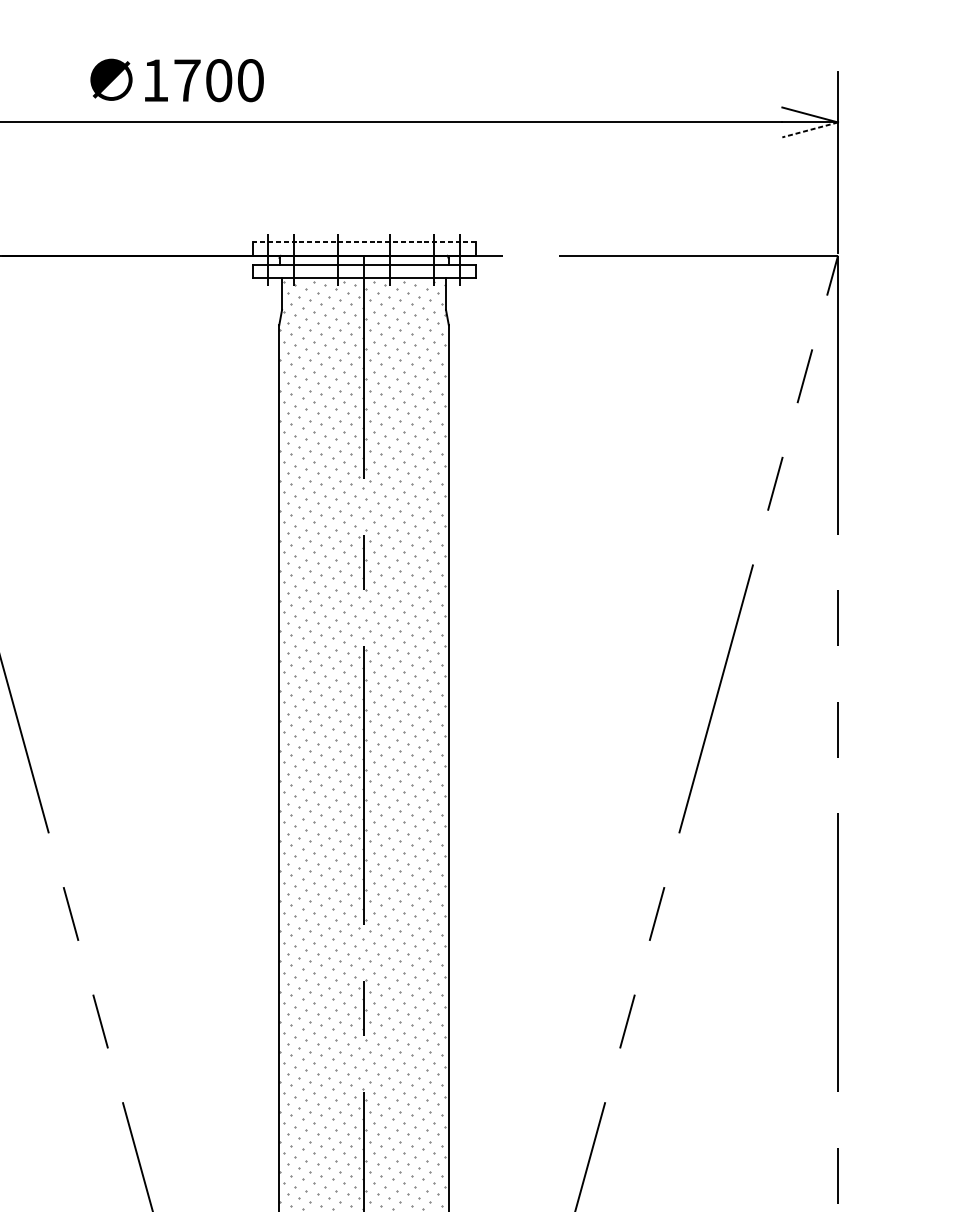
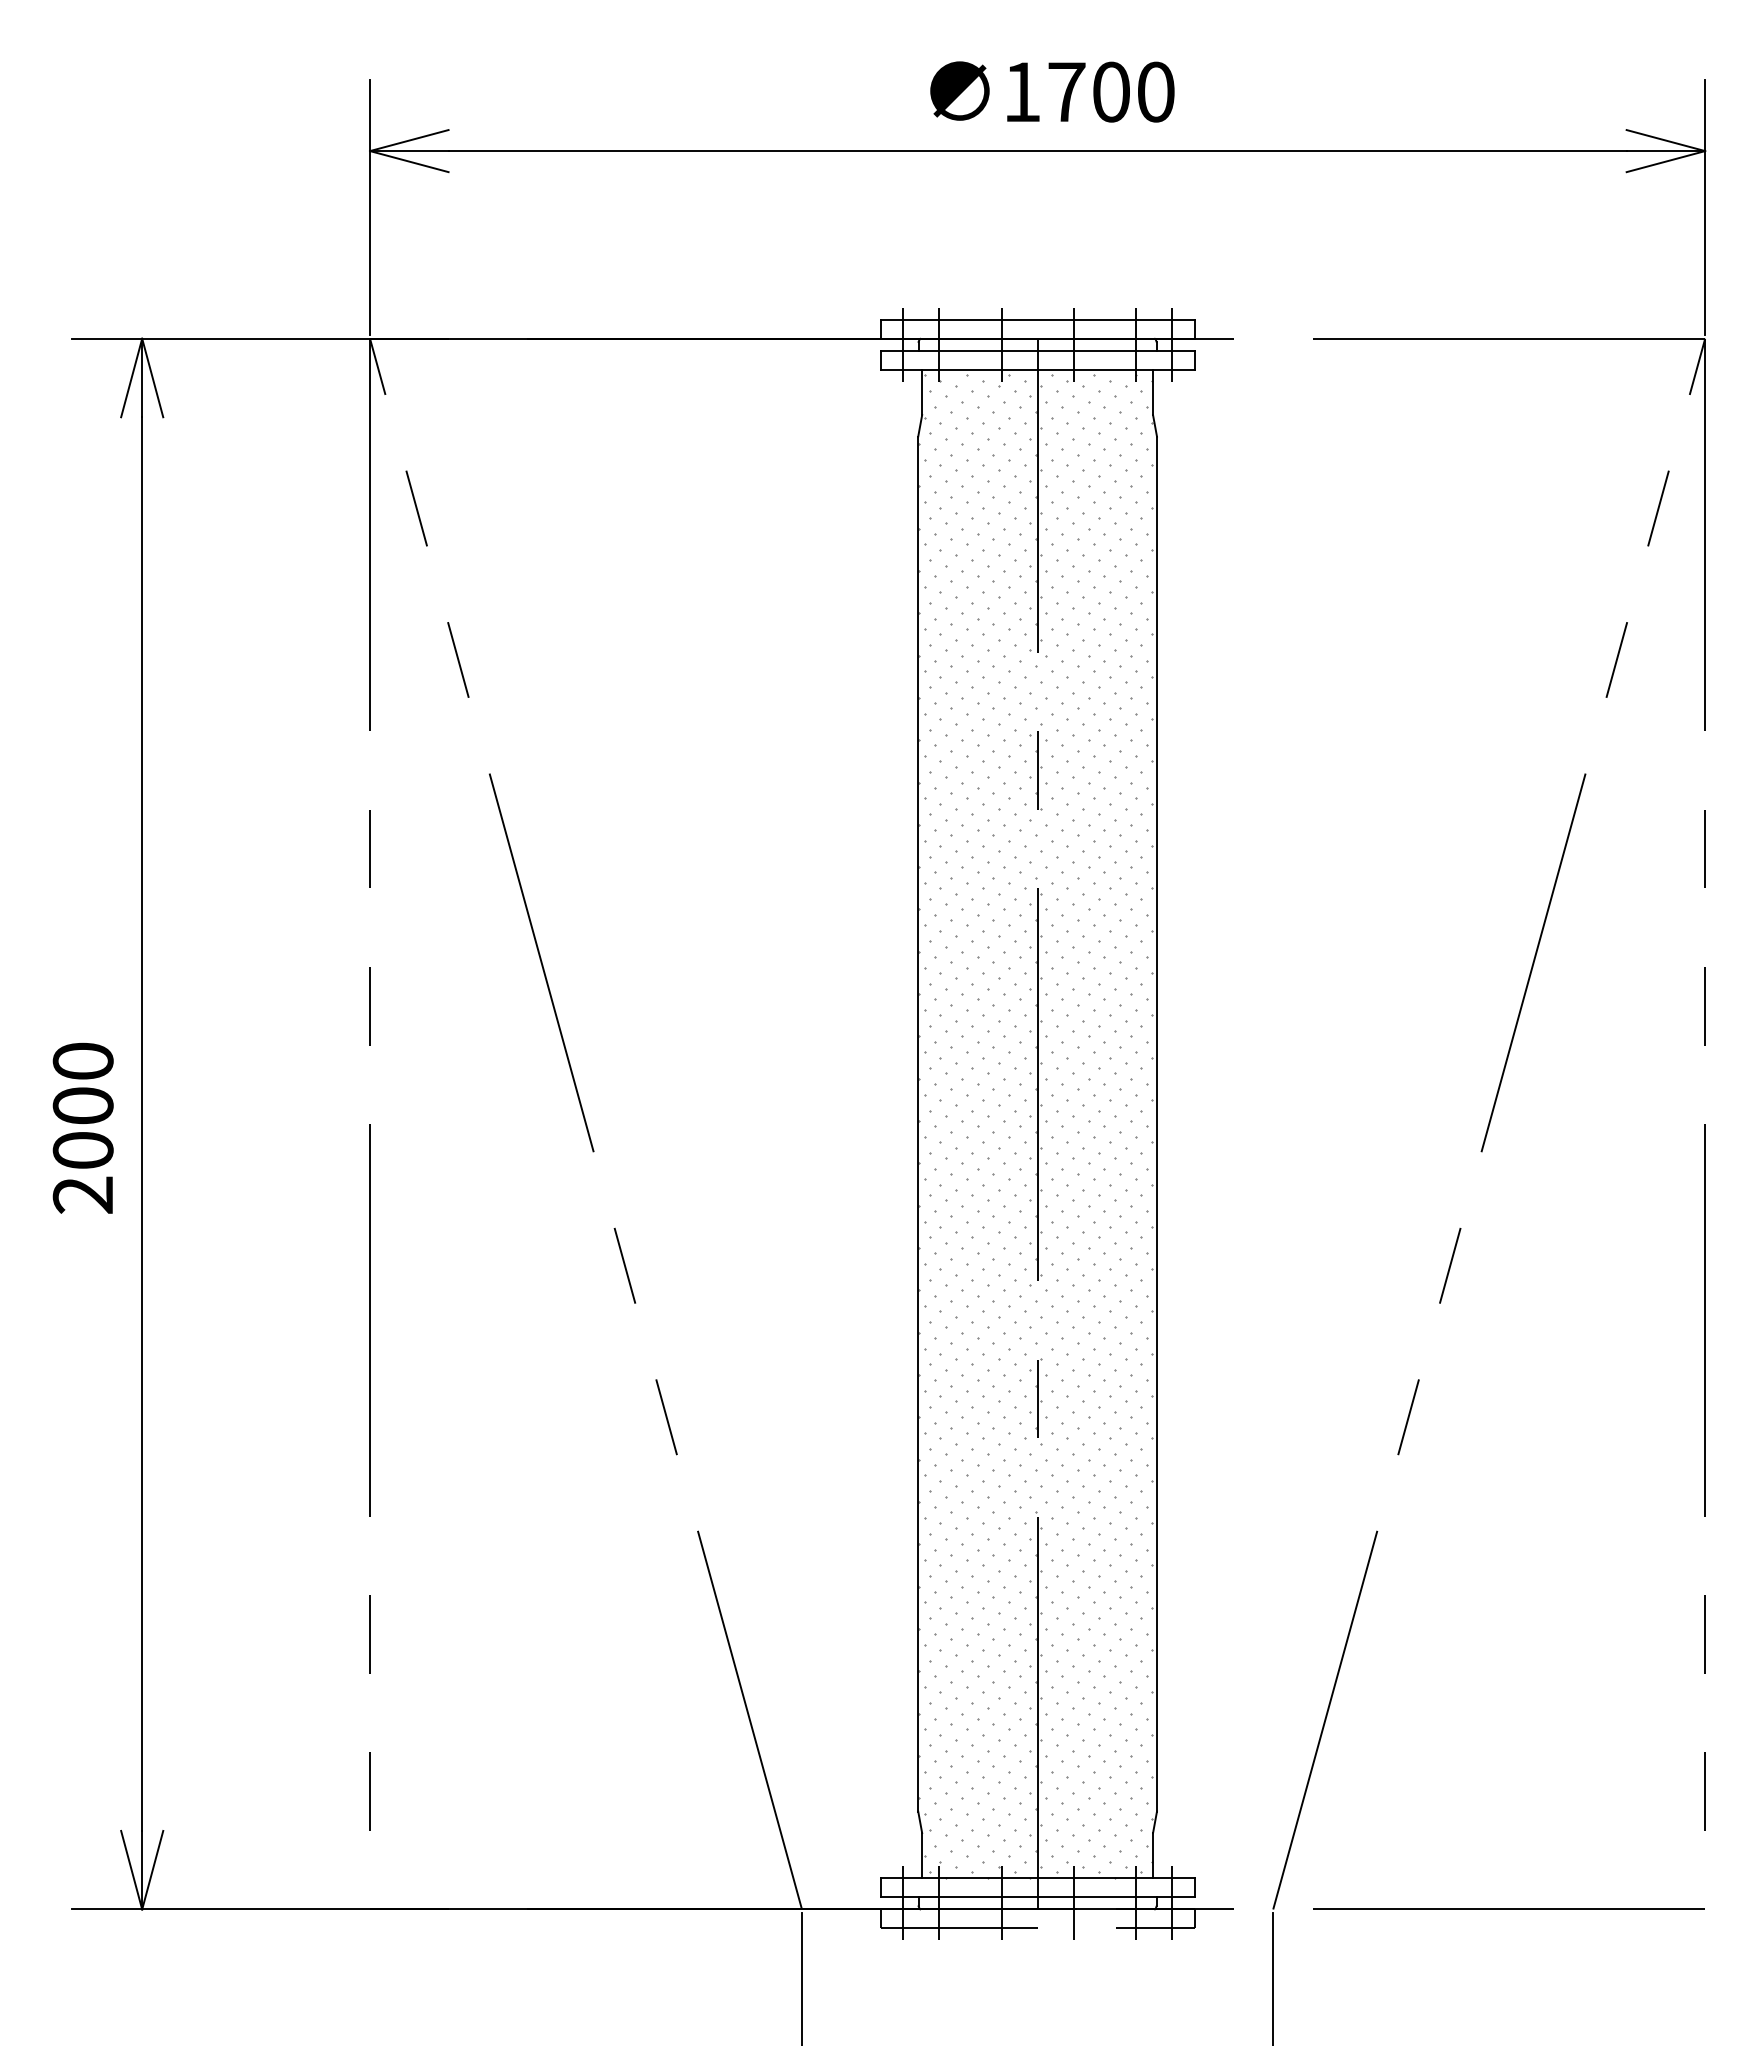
text: (177, 80) -> (1052, 91), moved
line: (809, 129) -> (1665, 161), dashed -> solid
line: (364, 242) -> (1038, 319), dashed -> solid

